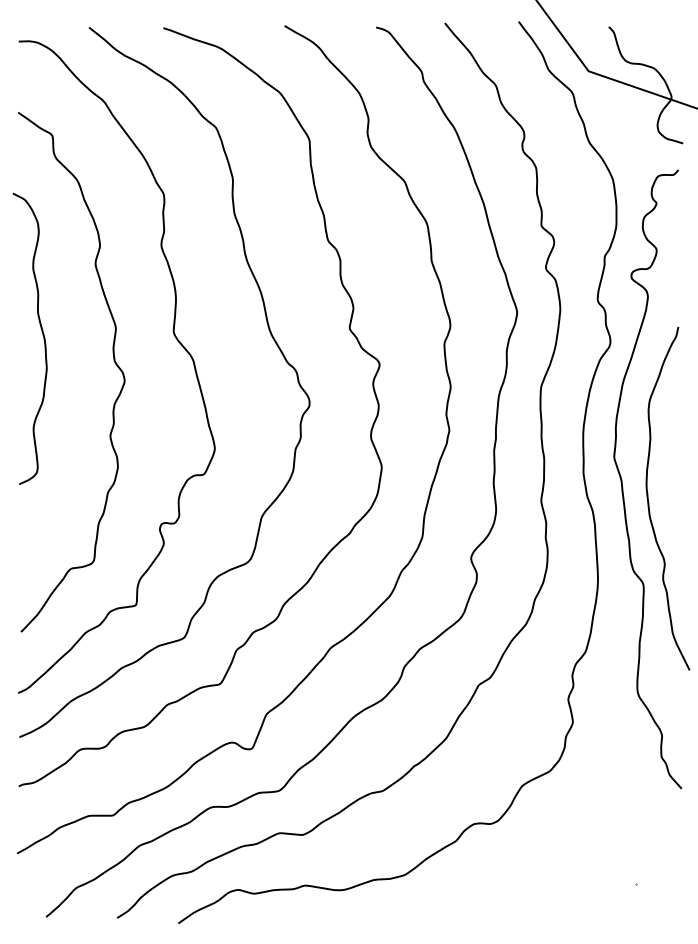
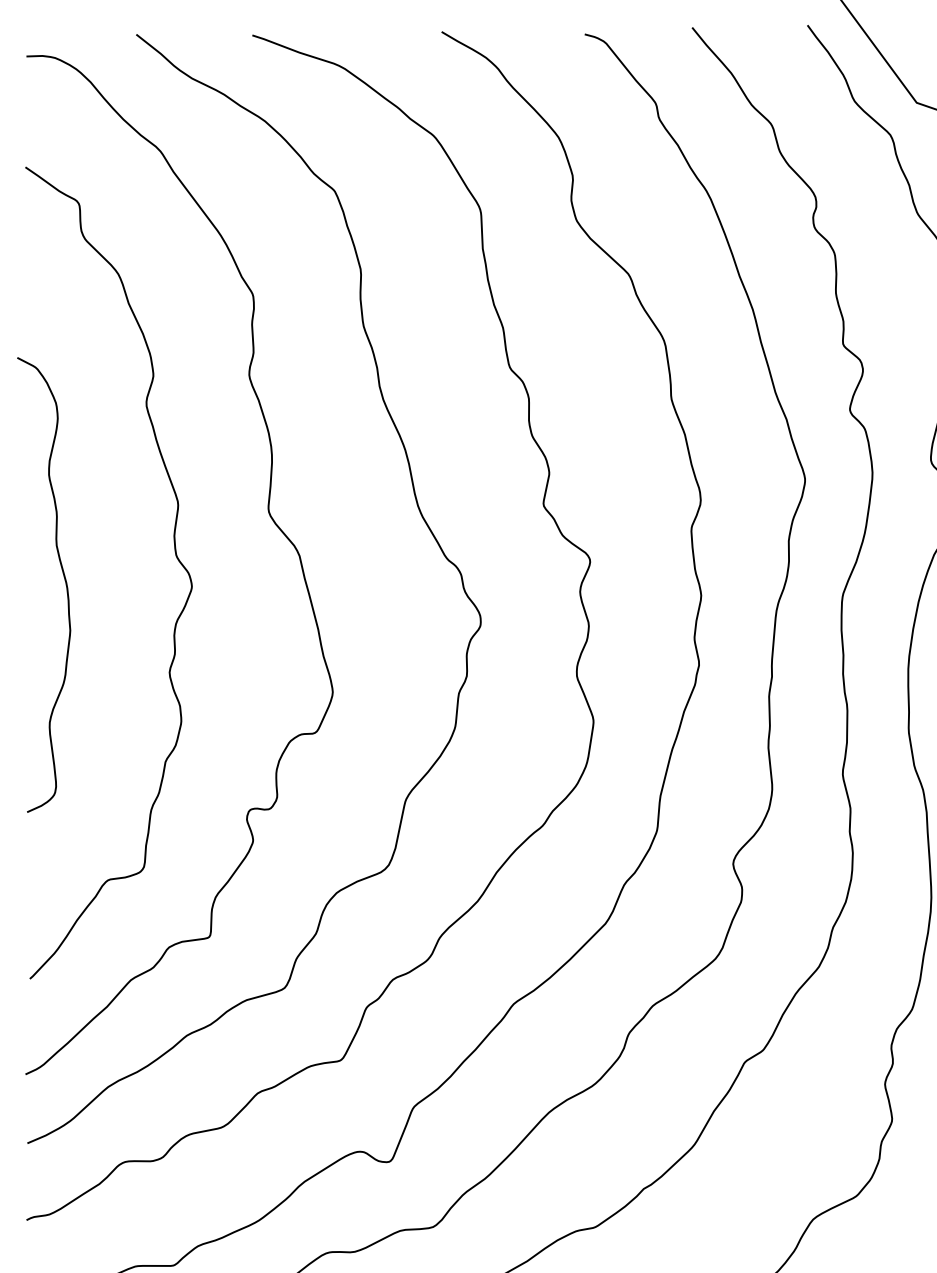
curve: (42, 335) -> (63, 579), moved

